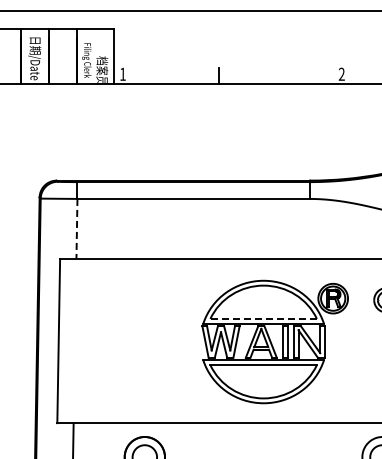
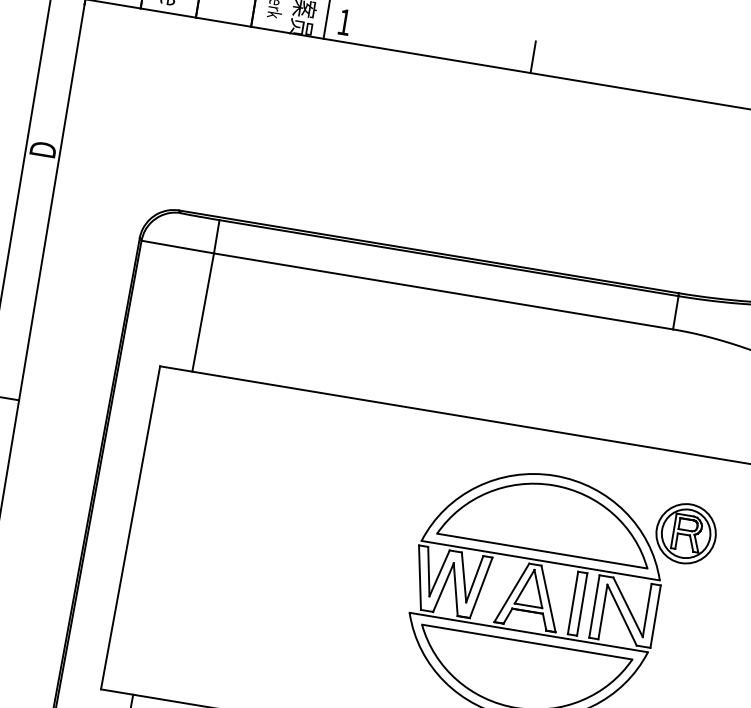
line: (76, 229) -> (202, 313), dashed -> solid
line: (263, 318) -> (542, 550), dashed -> solid

